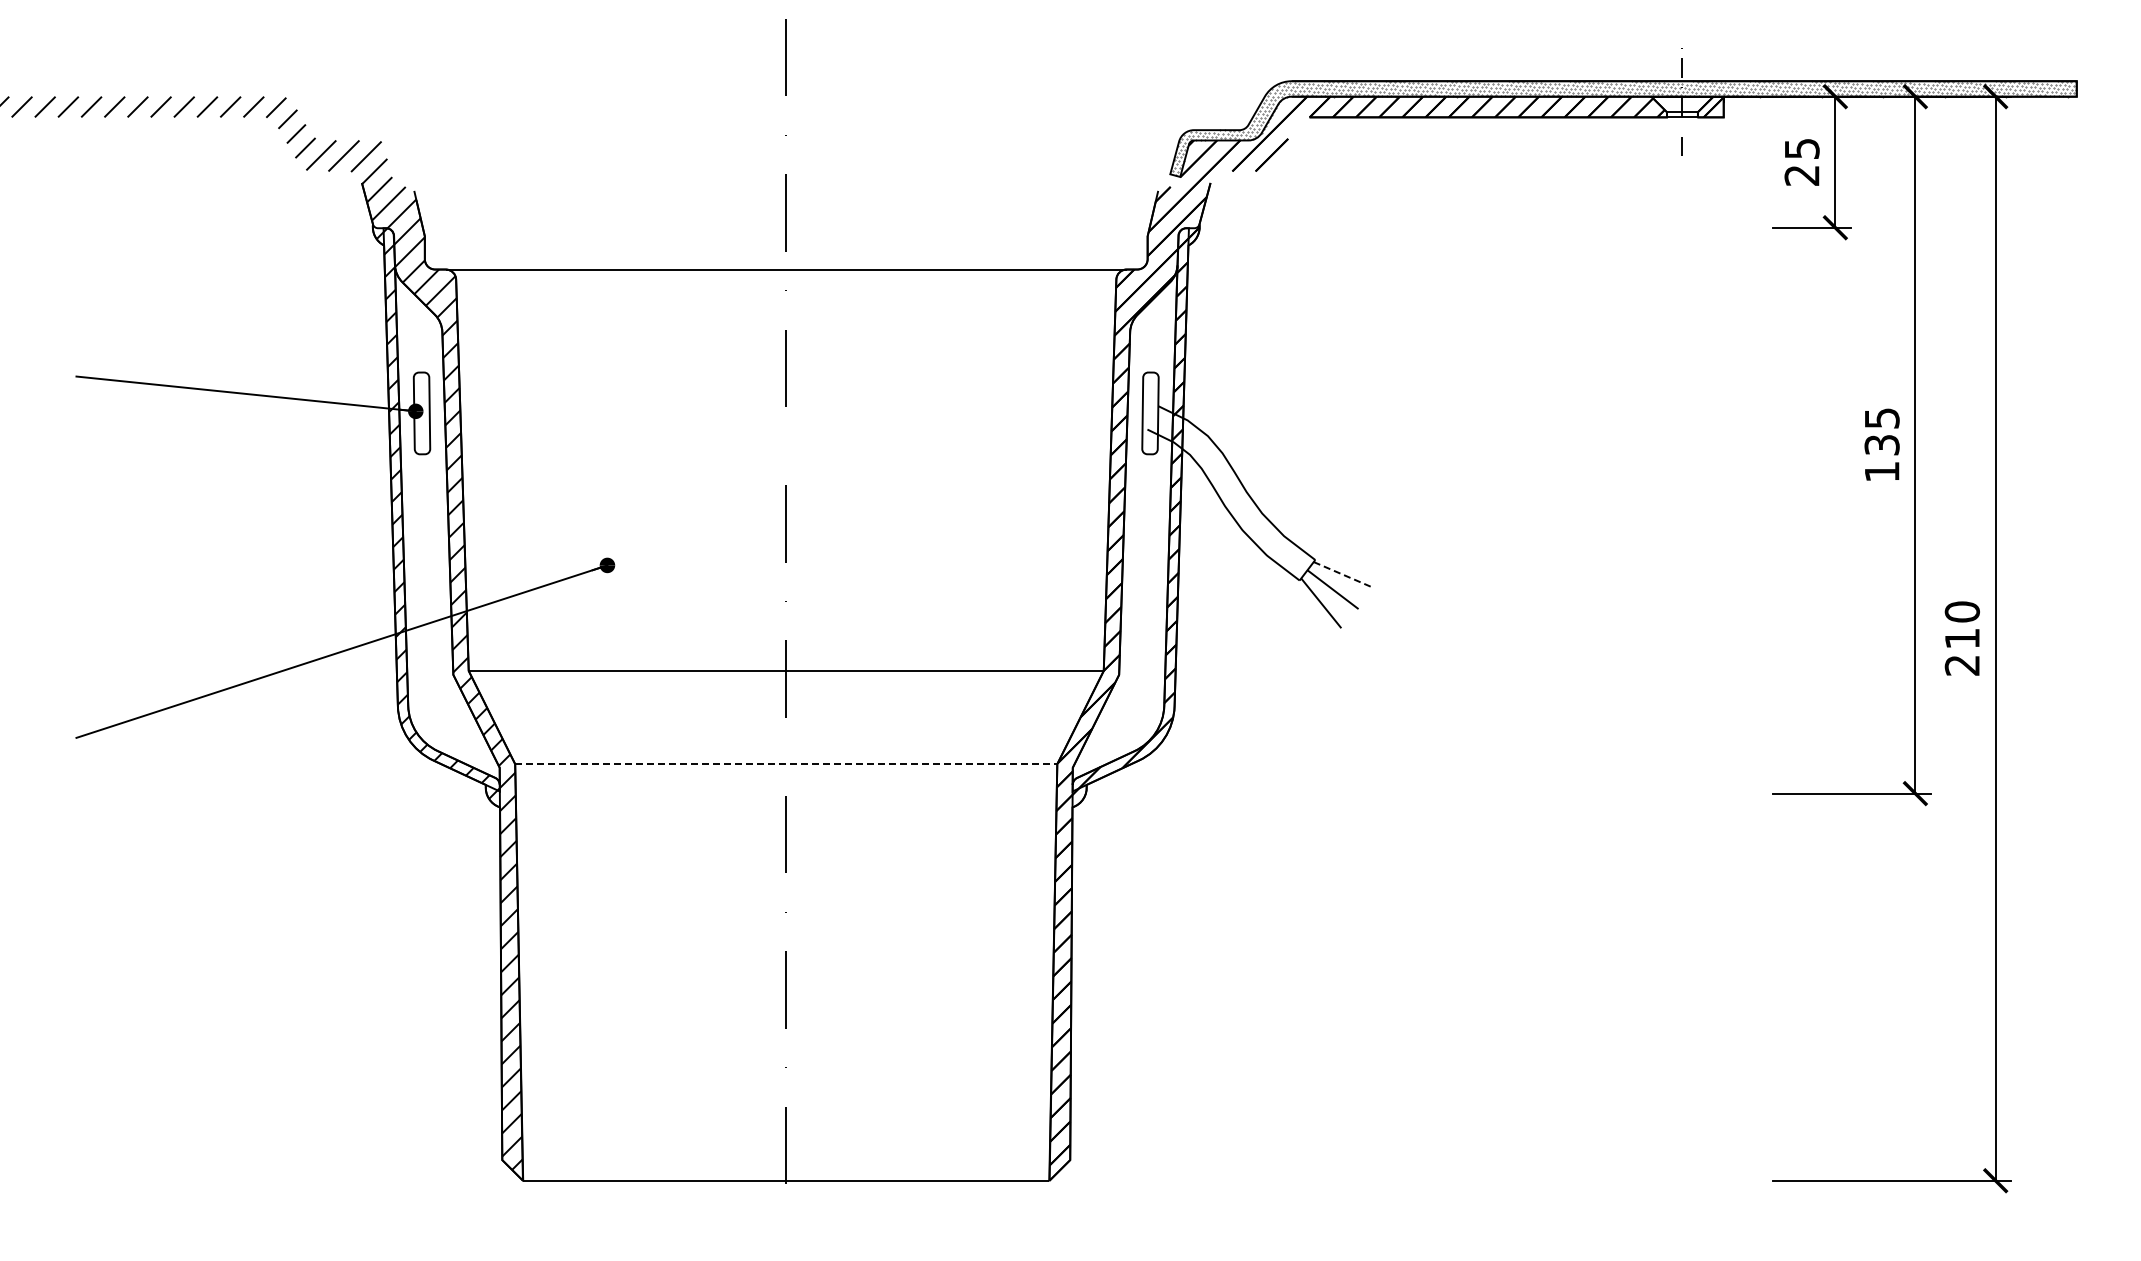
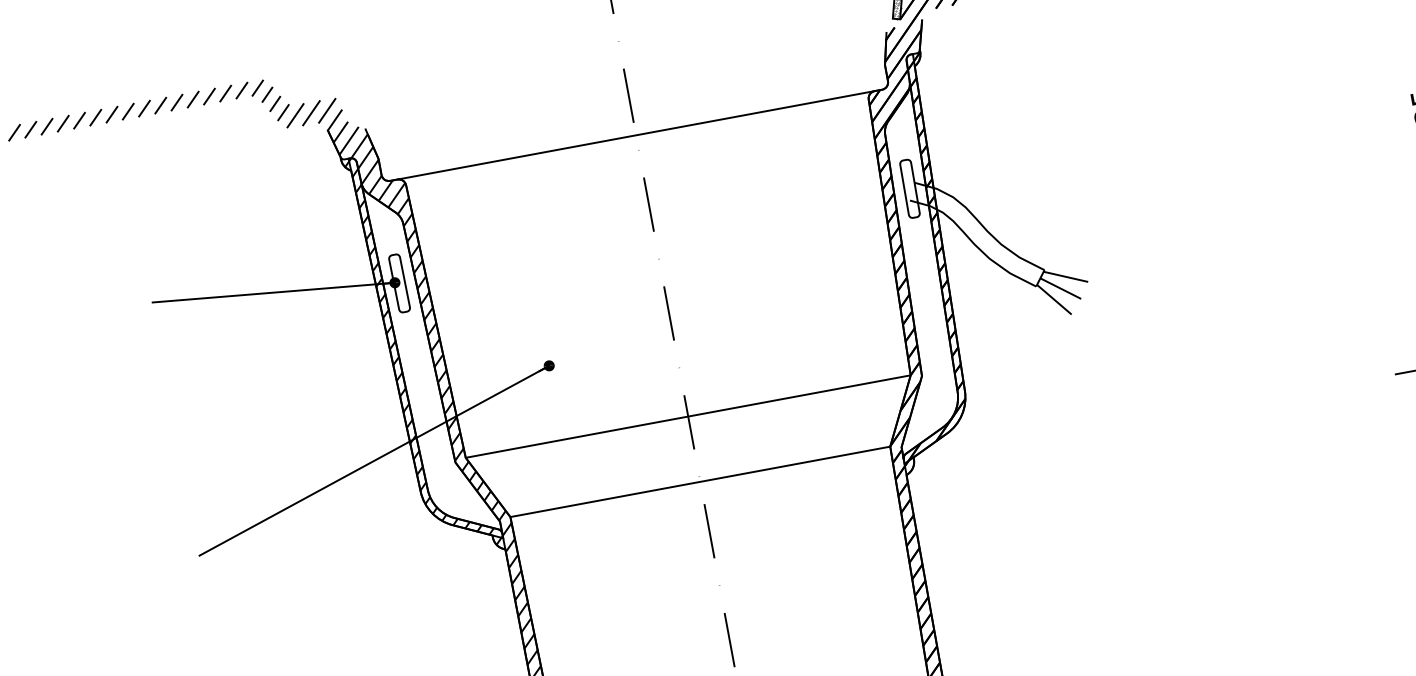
line: (1343, 574) -> (1066, 276), dashed -> solid
line: (786, 764) -> (700, 482), dashed -> solid

